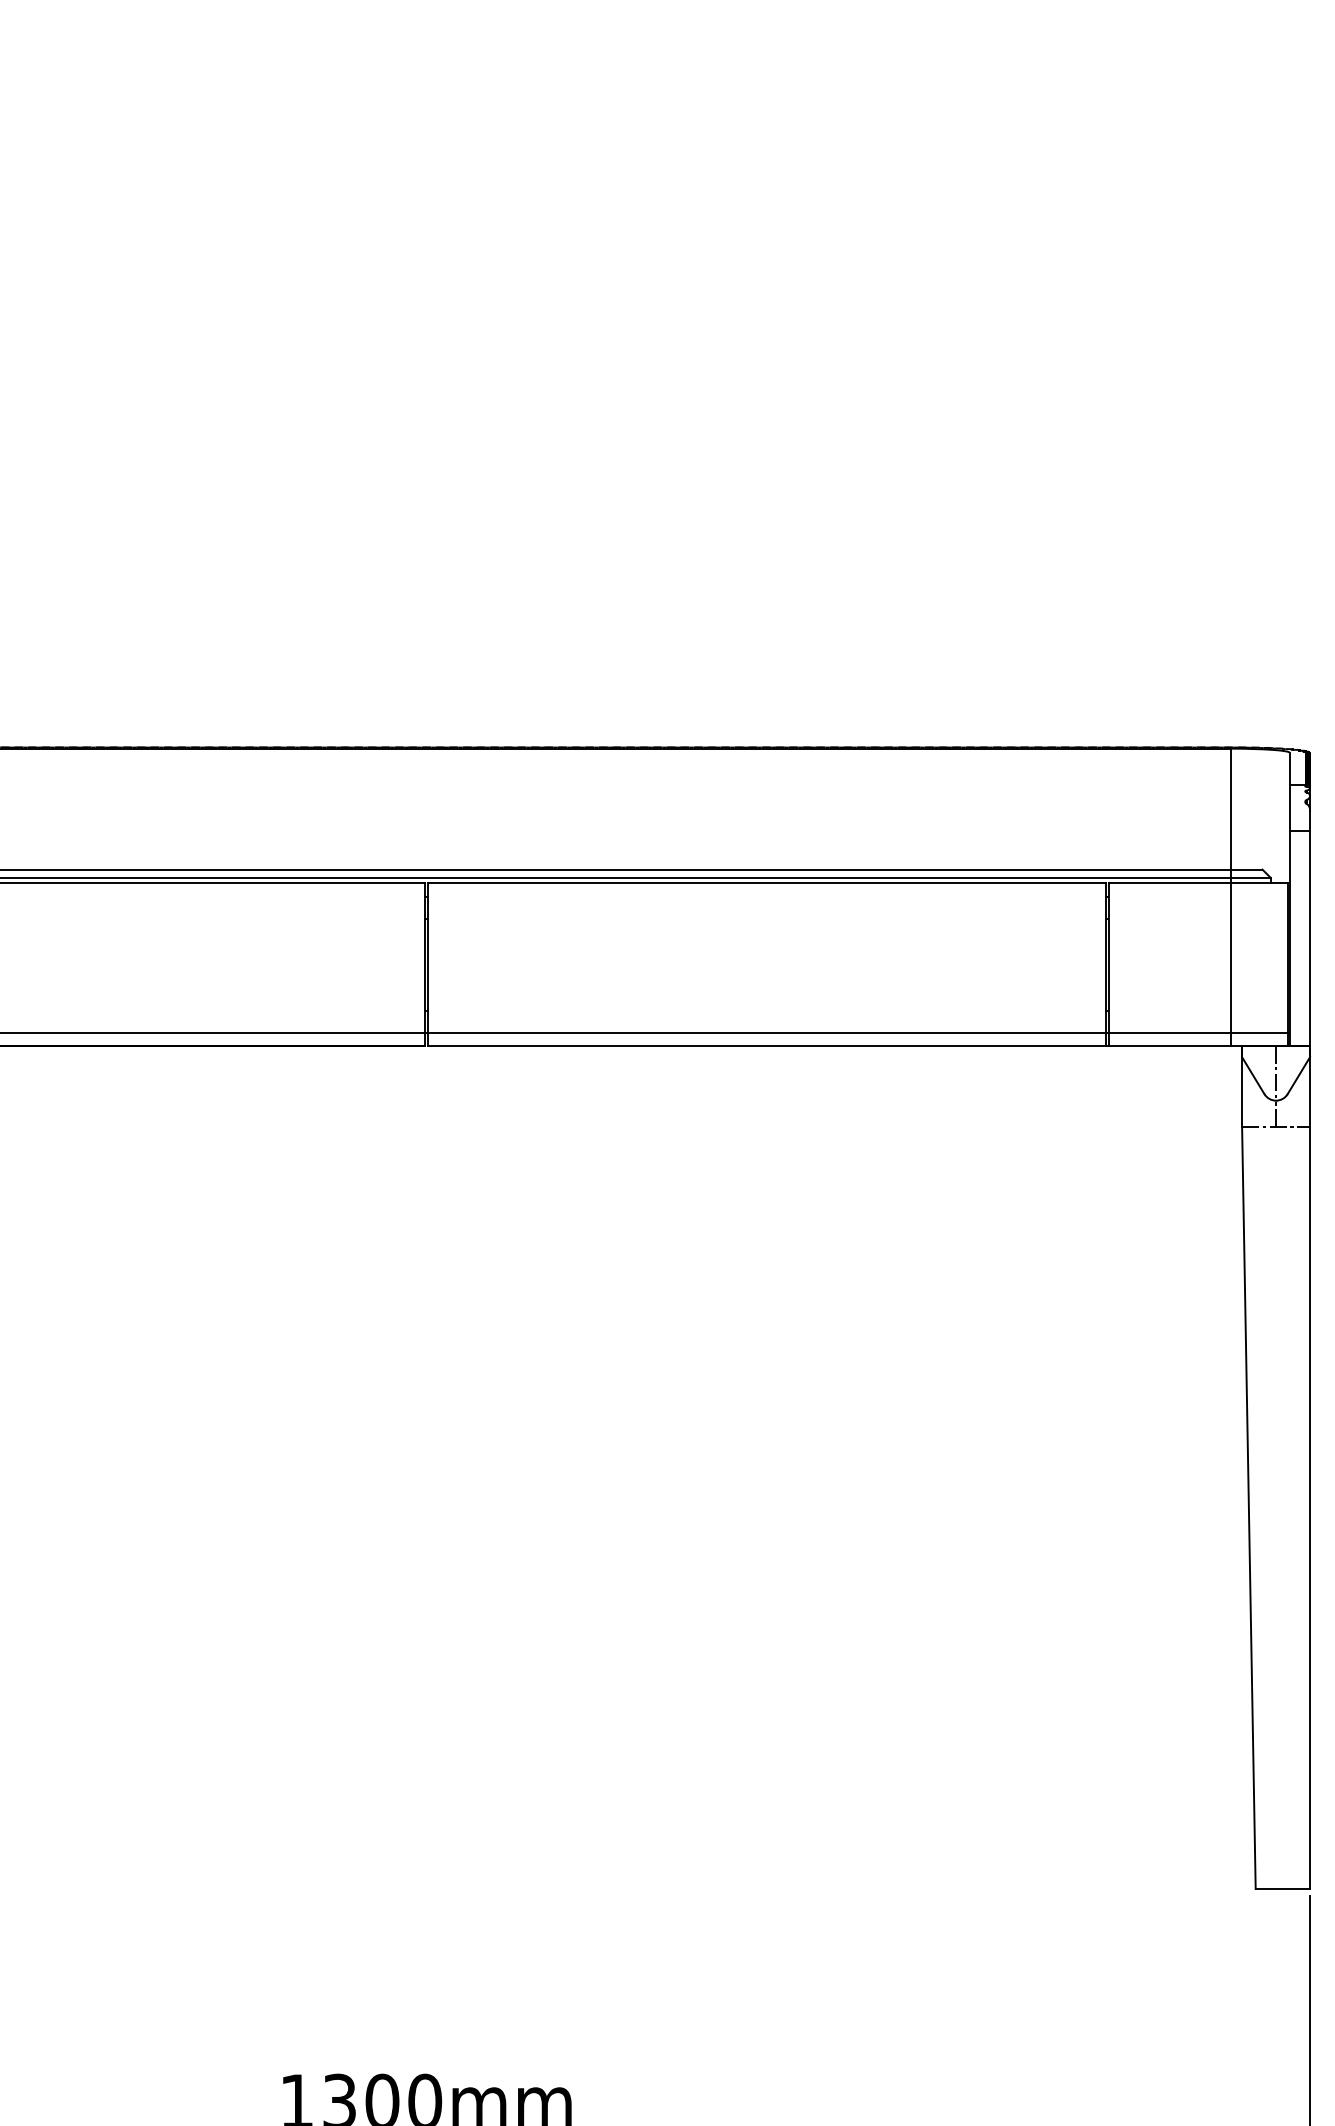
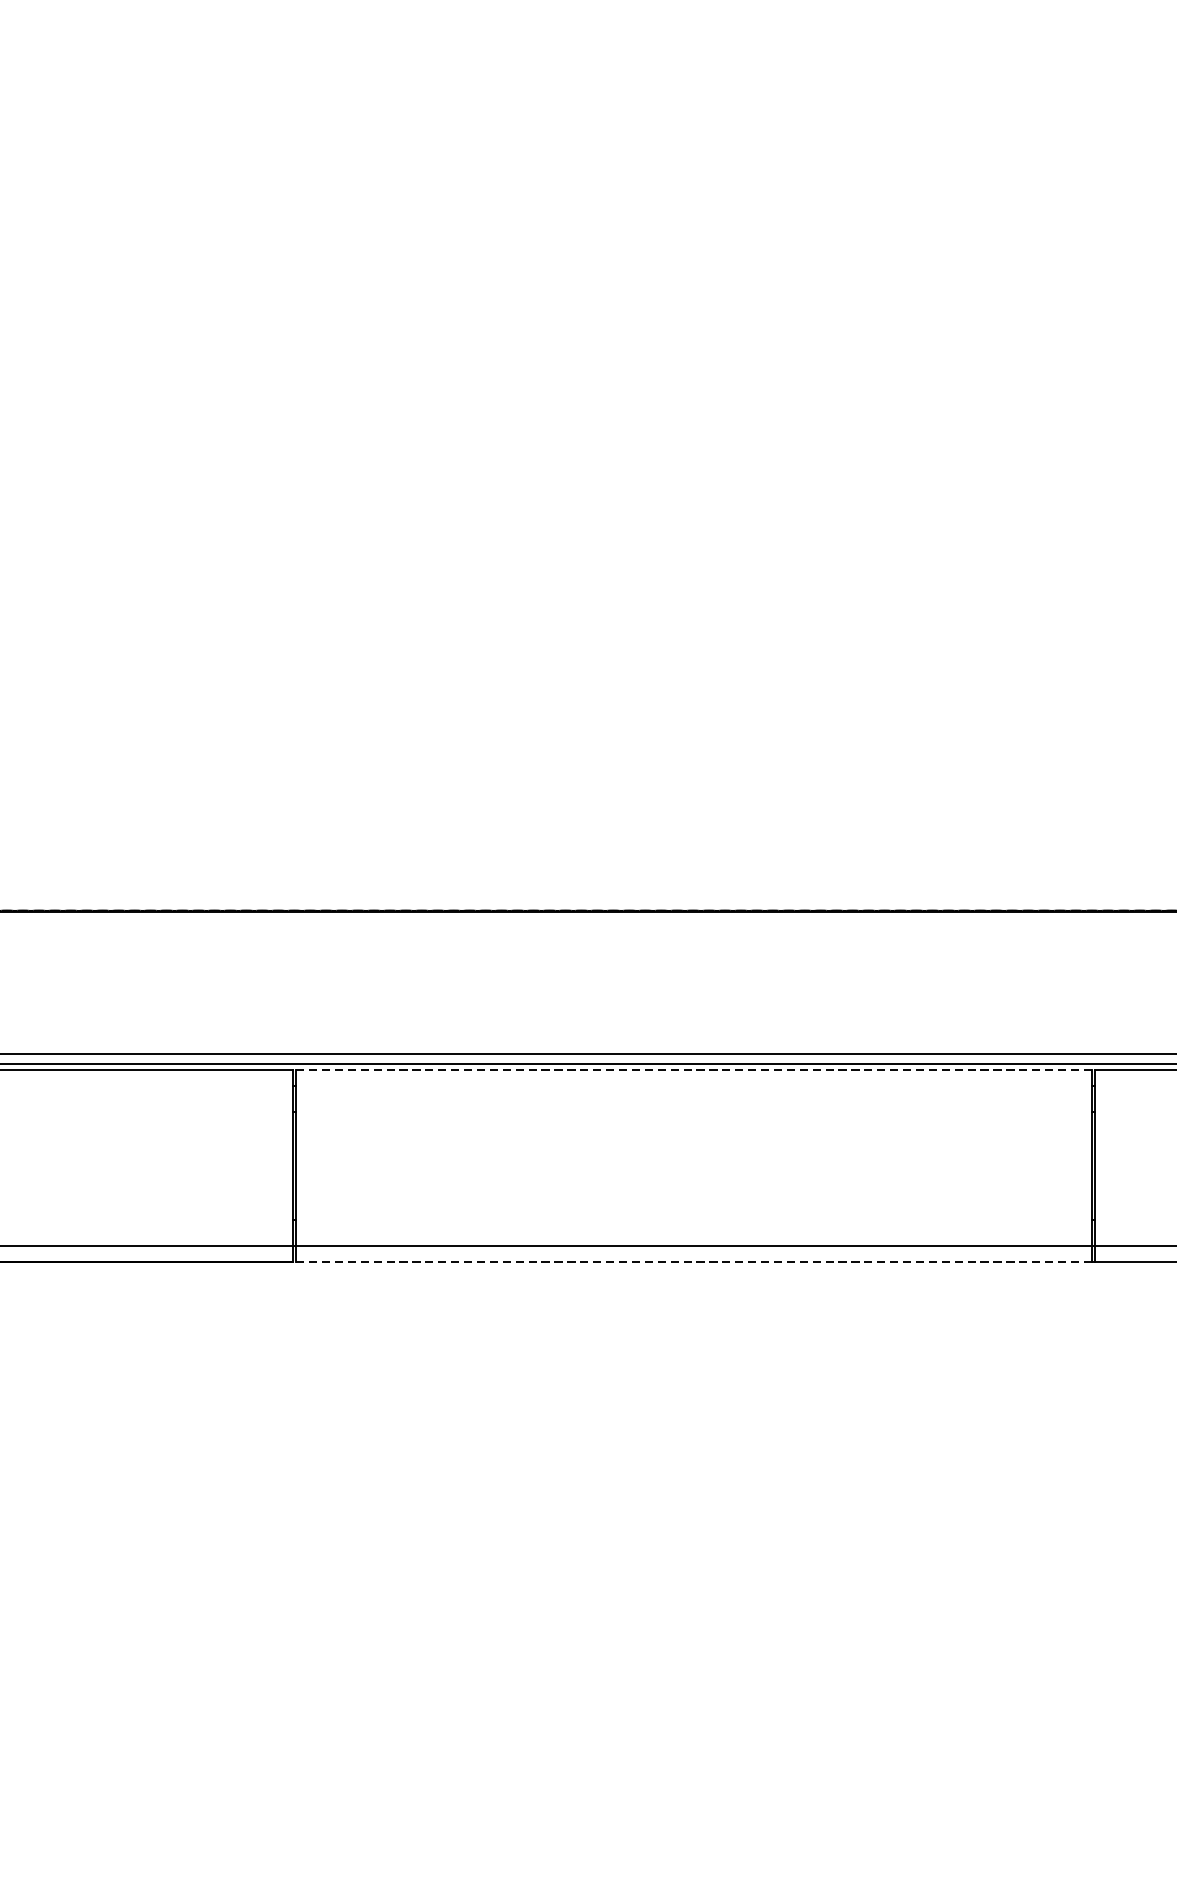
line: (766, 883) -> (693, 1070), solid -> dashed
line: (766, 1046) -> (693, 1261), solid -> dashed

